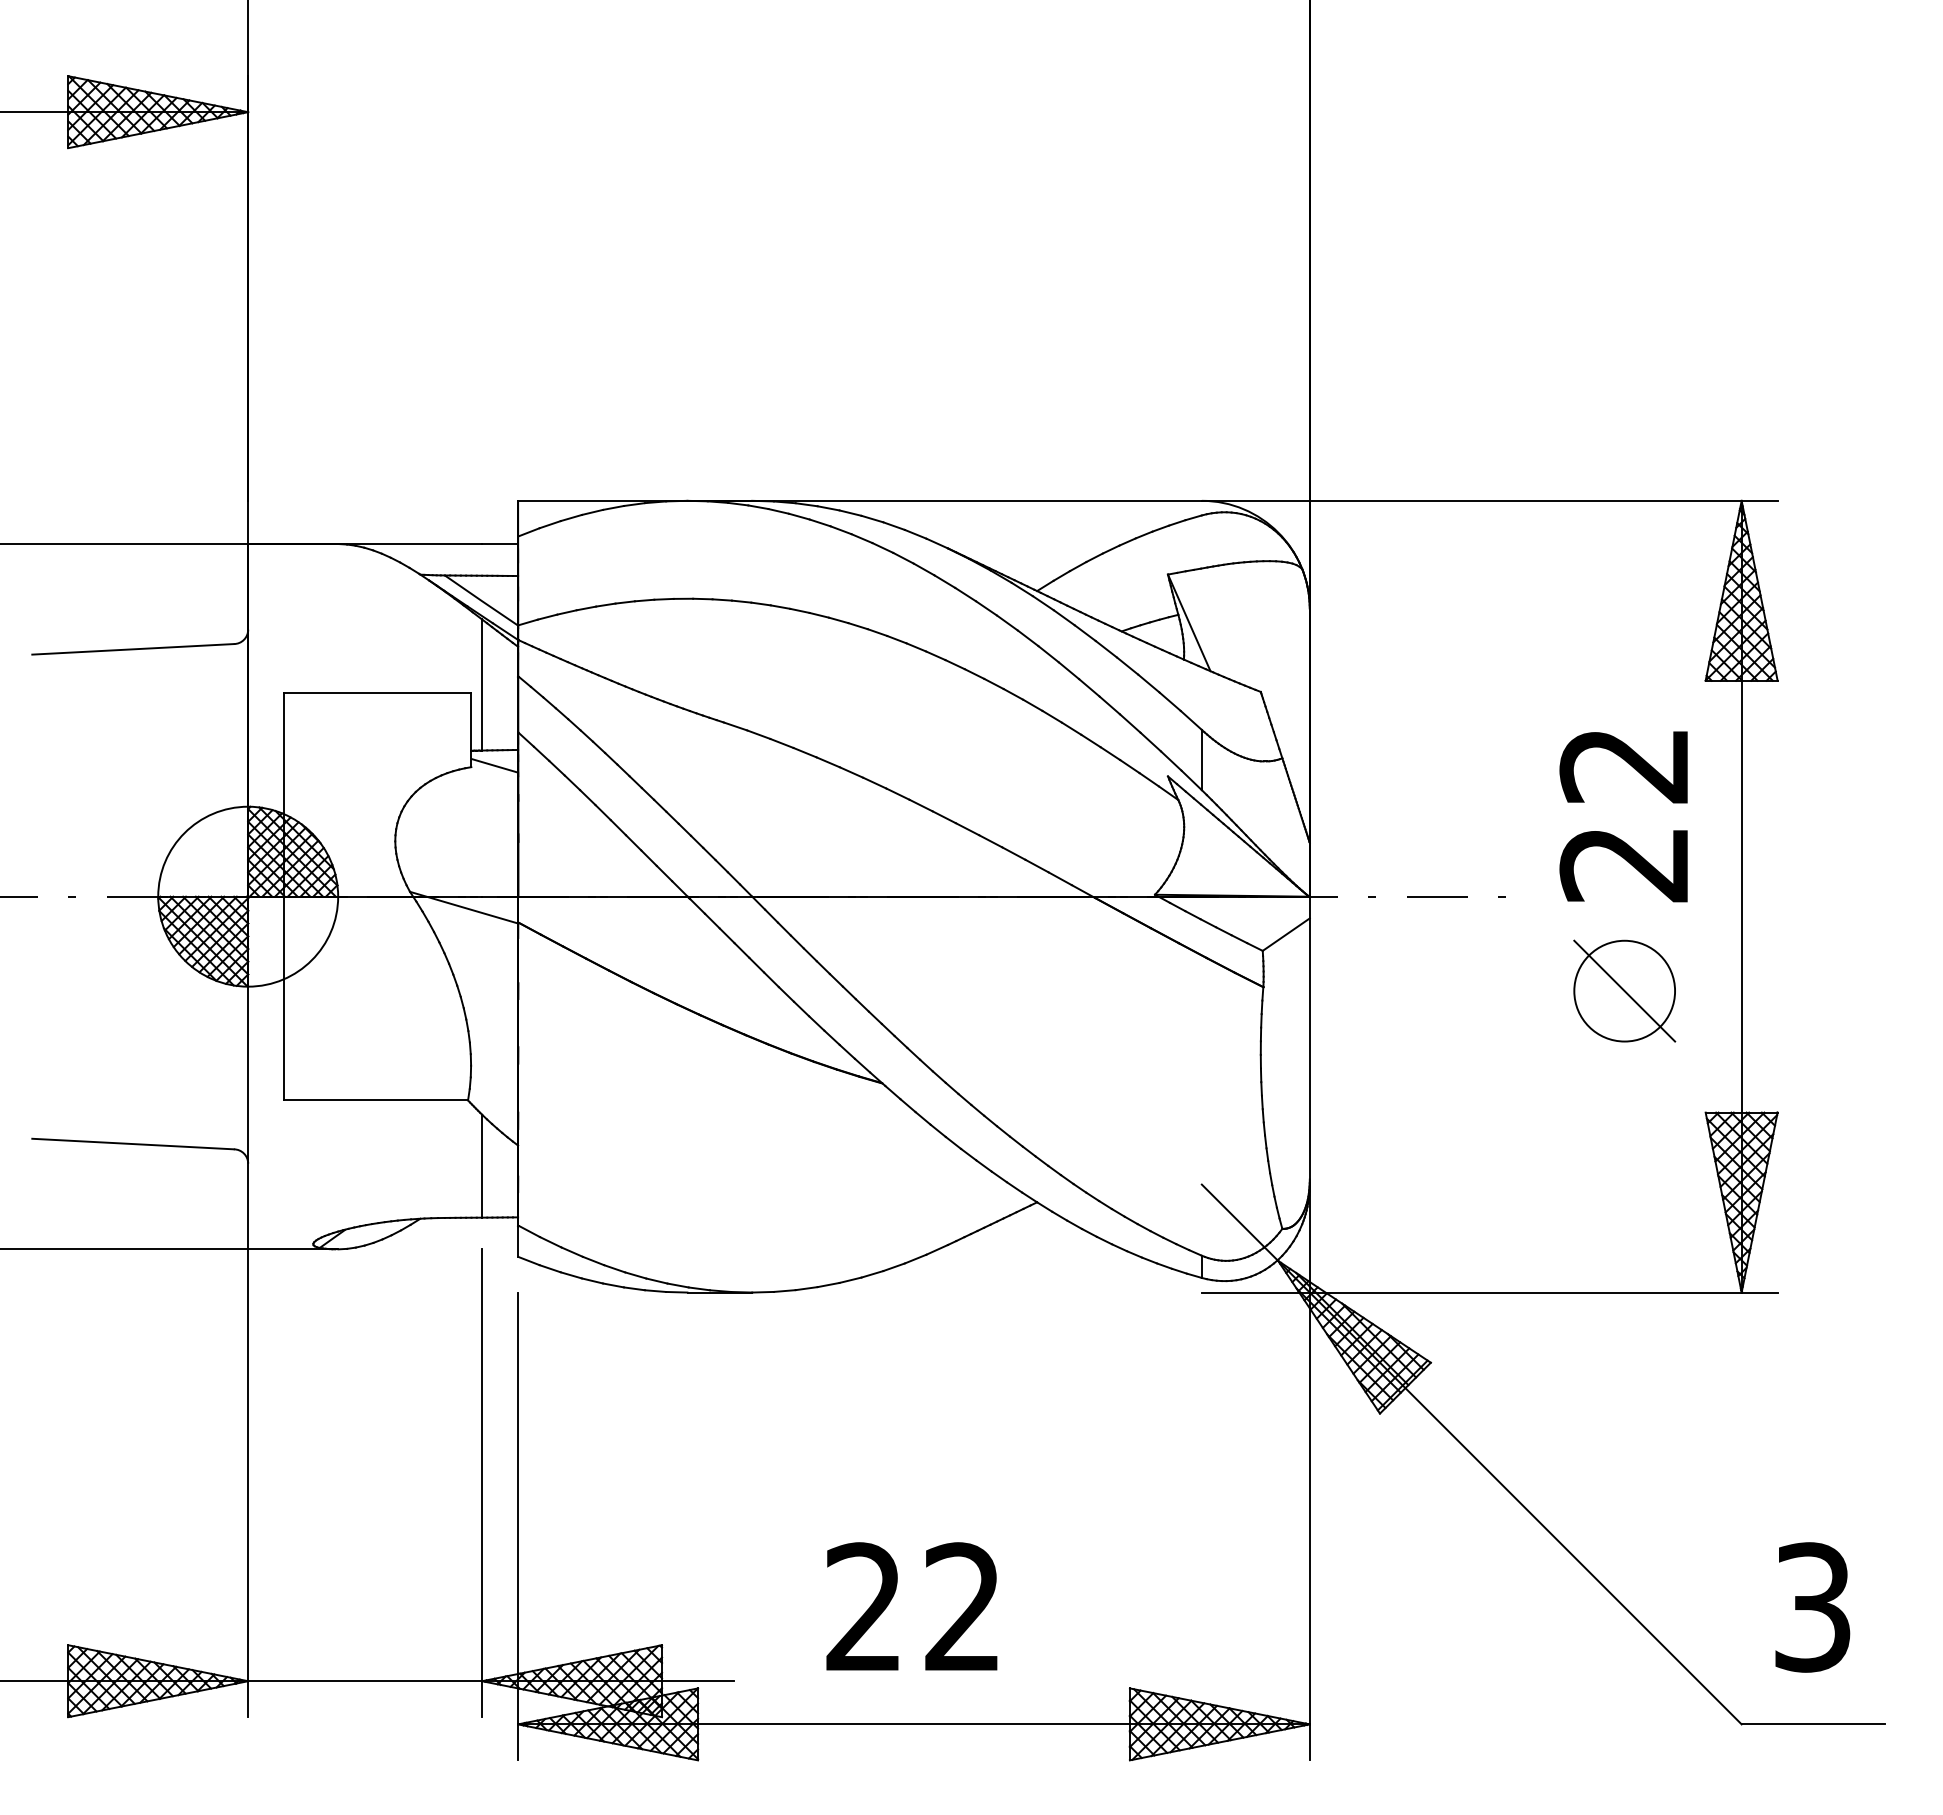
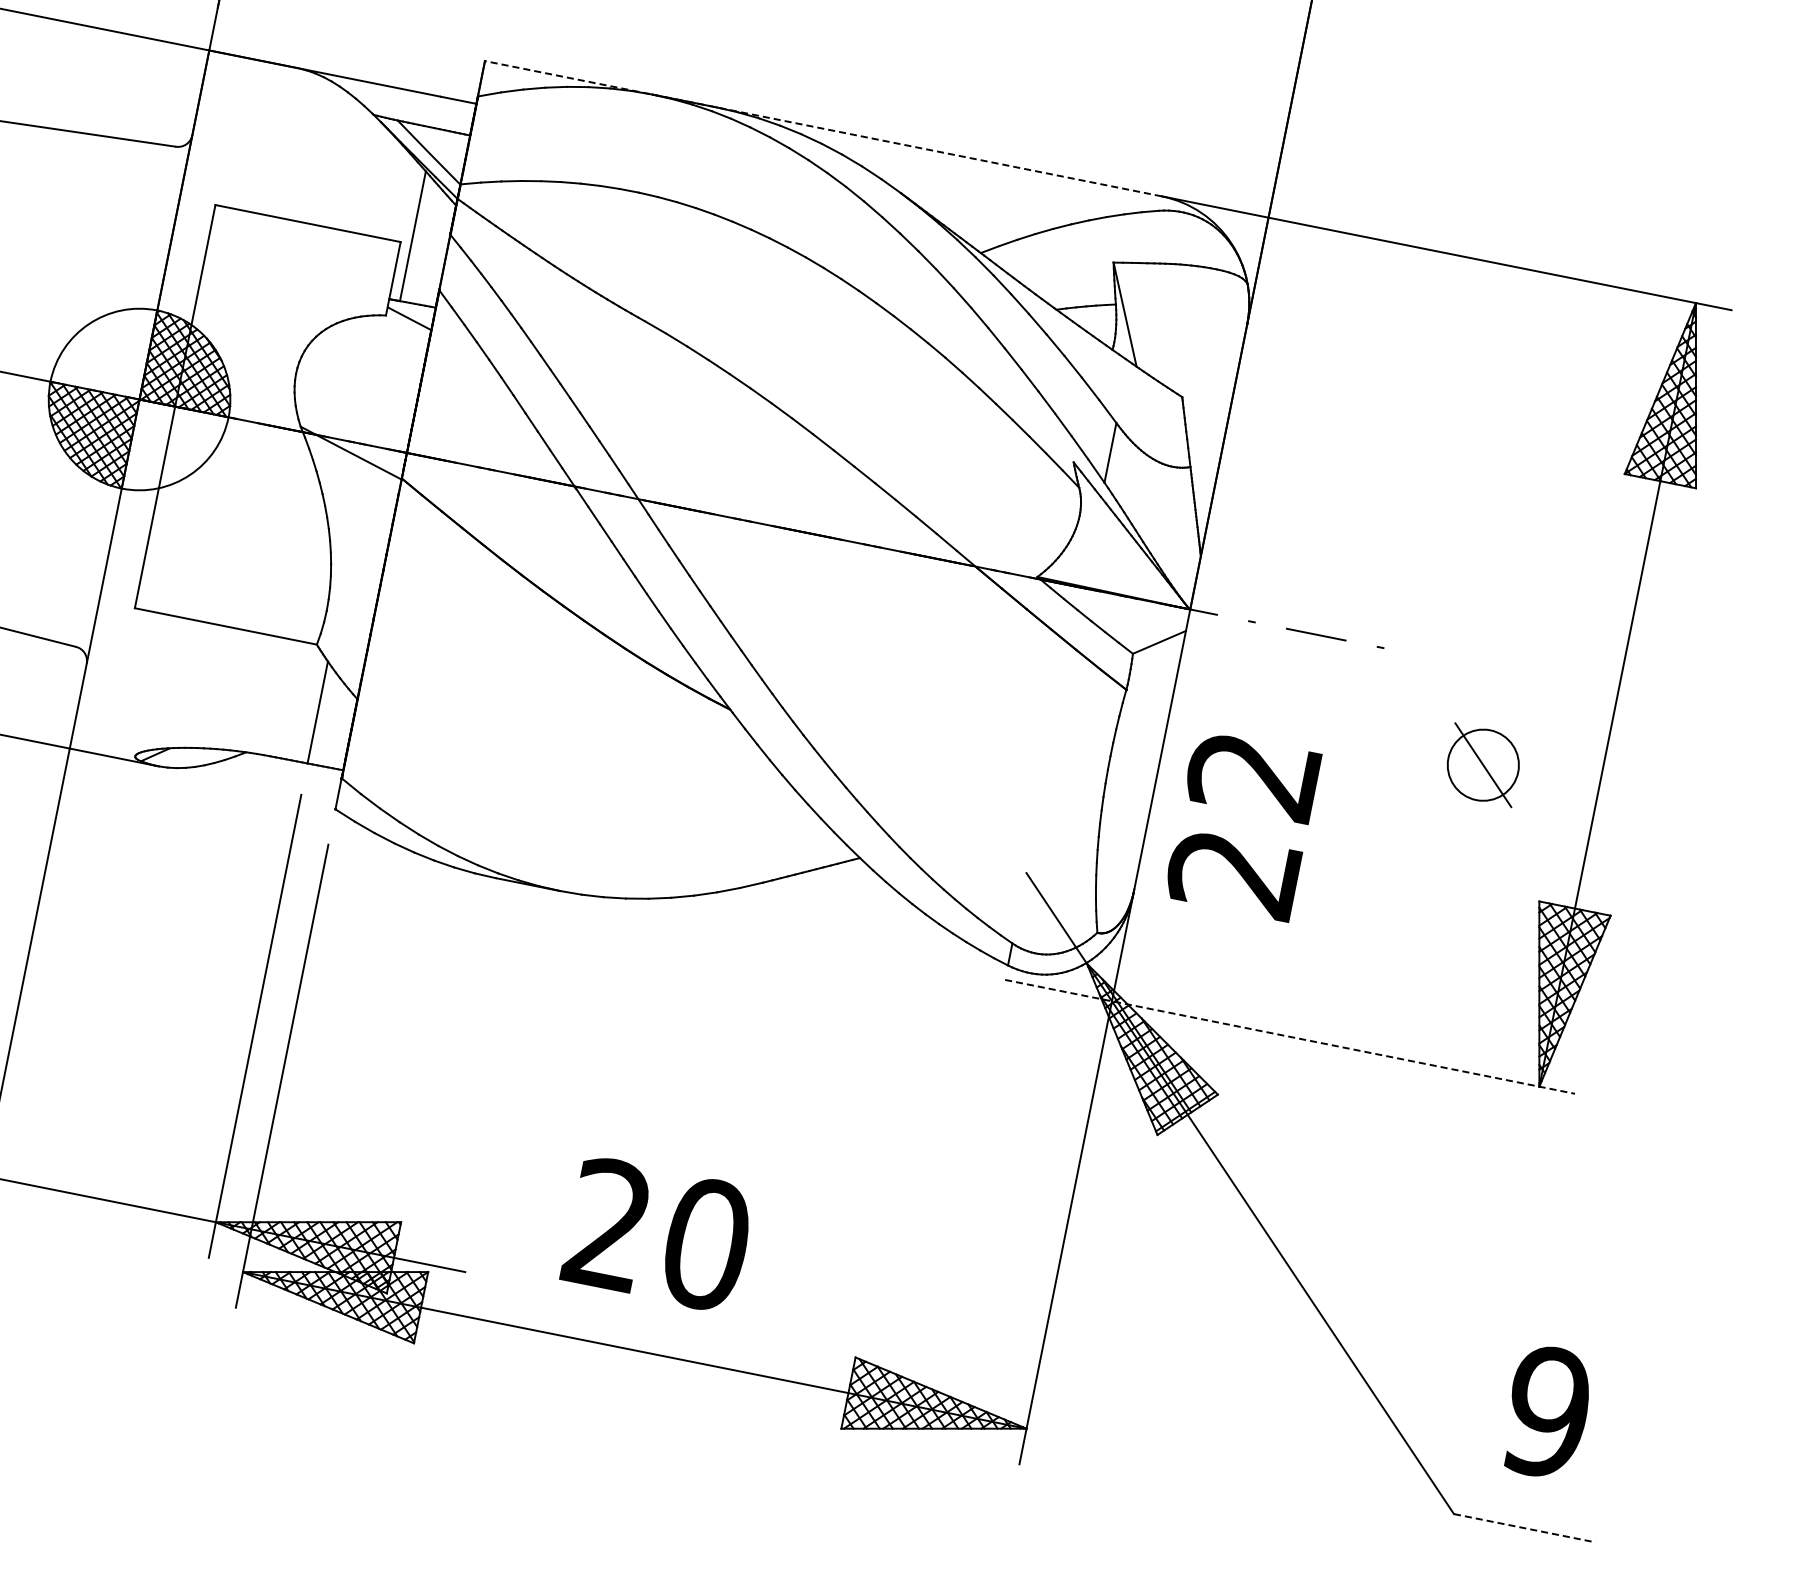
line: (859, 500) -> (822, 128), solid -> dashed
text: (1623, 816) -> (1242, 825), moved
part: (1624, 990) -> (1483, 764), size x0.7
line: (1489, 1292) -> (1289, 1036), solid -> dashed
text: (963, 1607) -> (706, 1244), 22 -> 20
text: (1812, 1607) -> (1547, 1412), 3 -> 9
line: (1813, 1724) -> (1525, 1528), solid -> dashed

